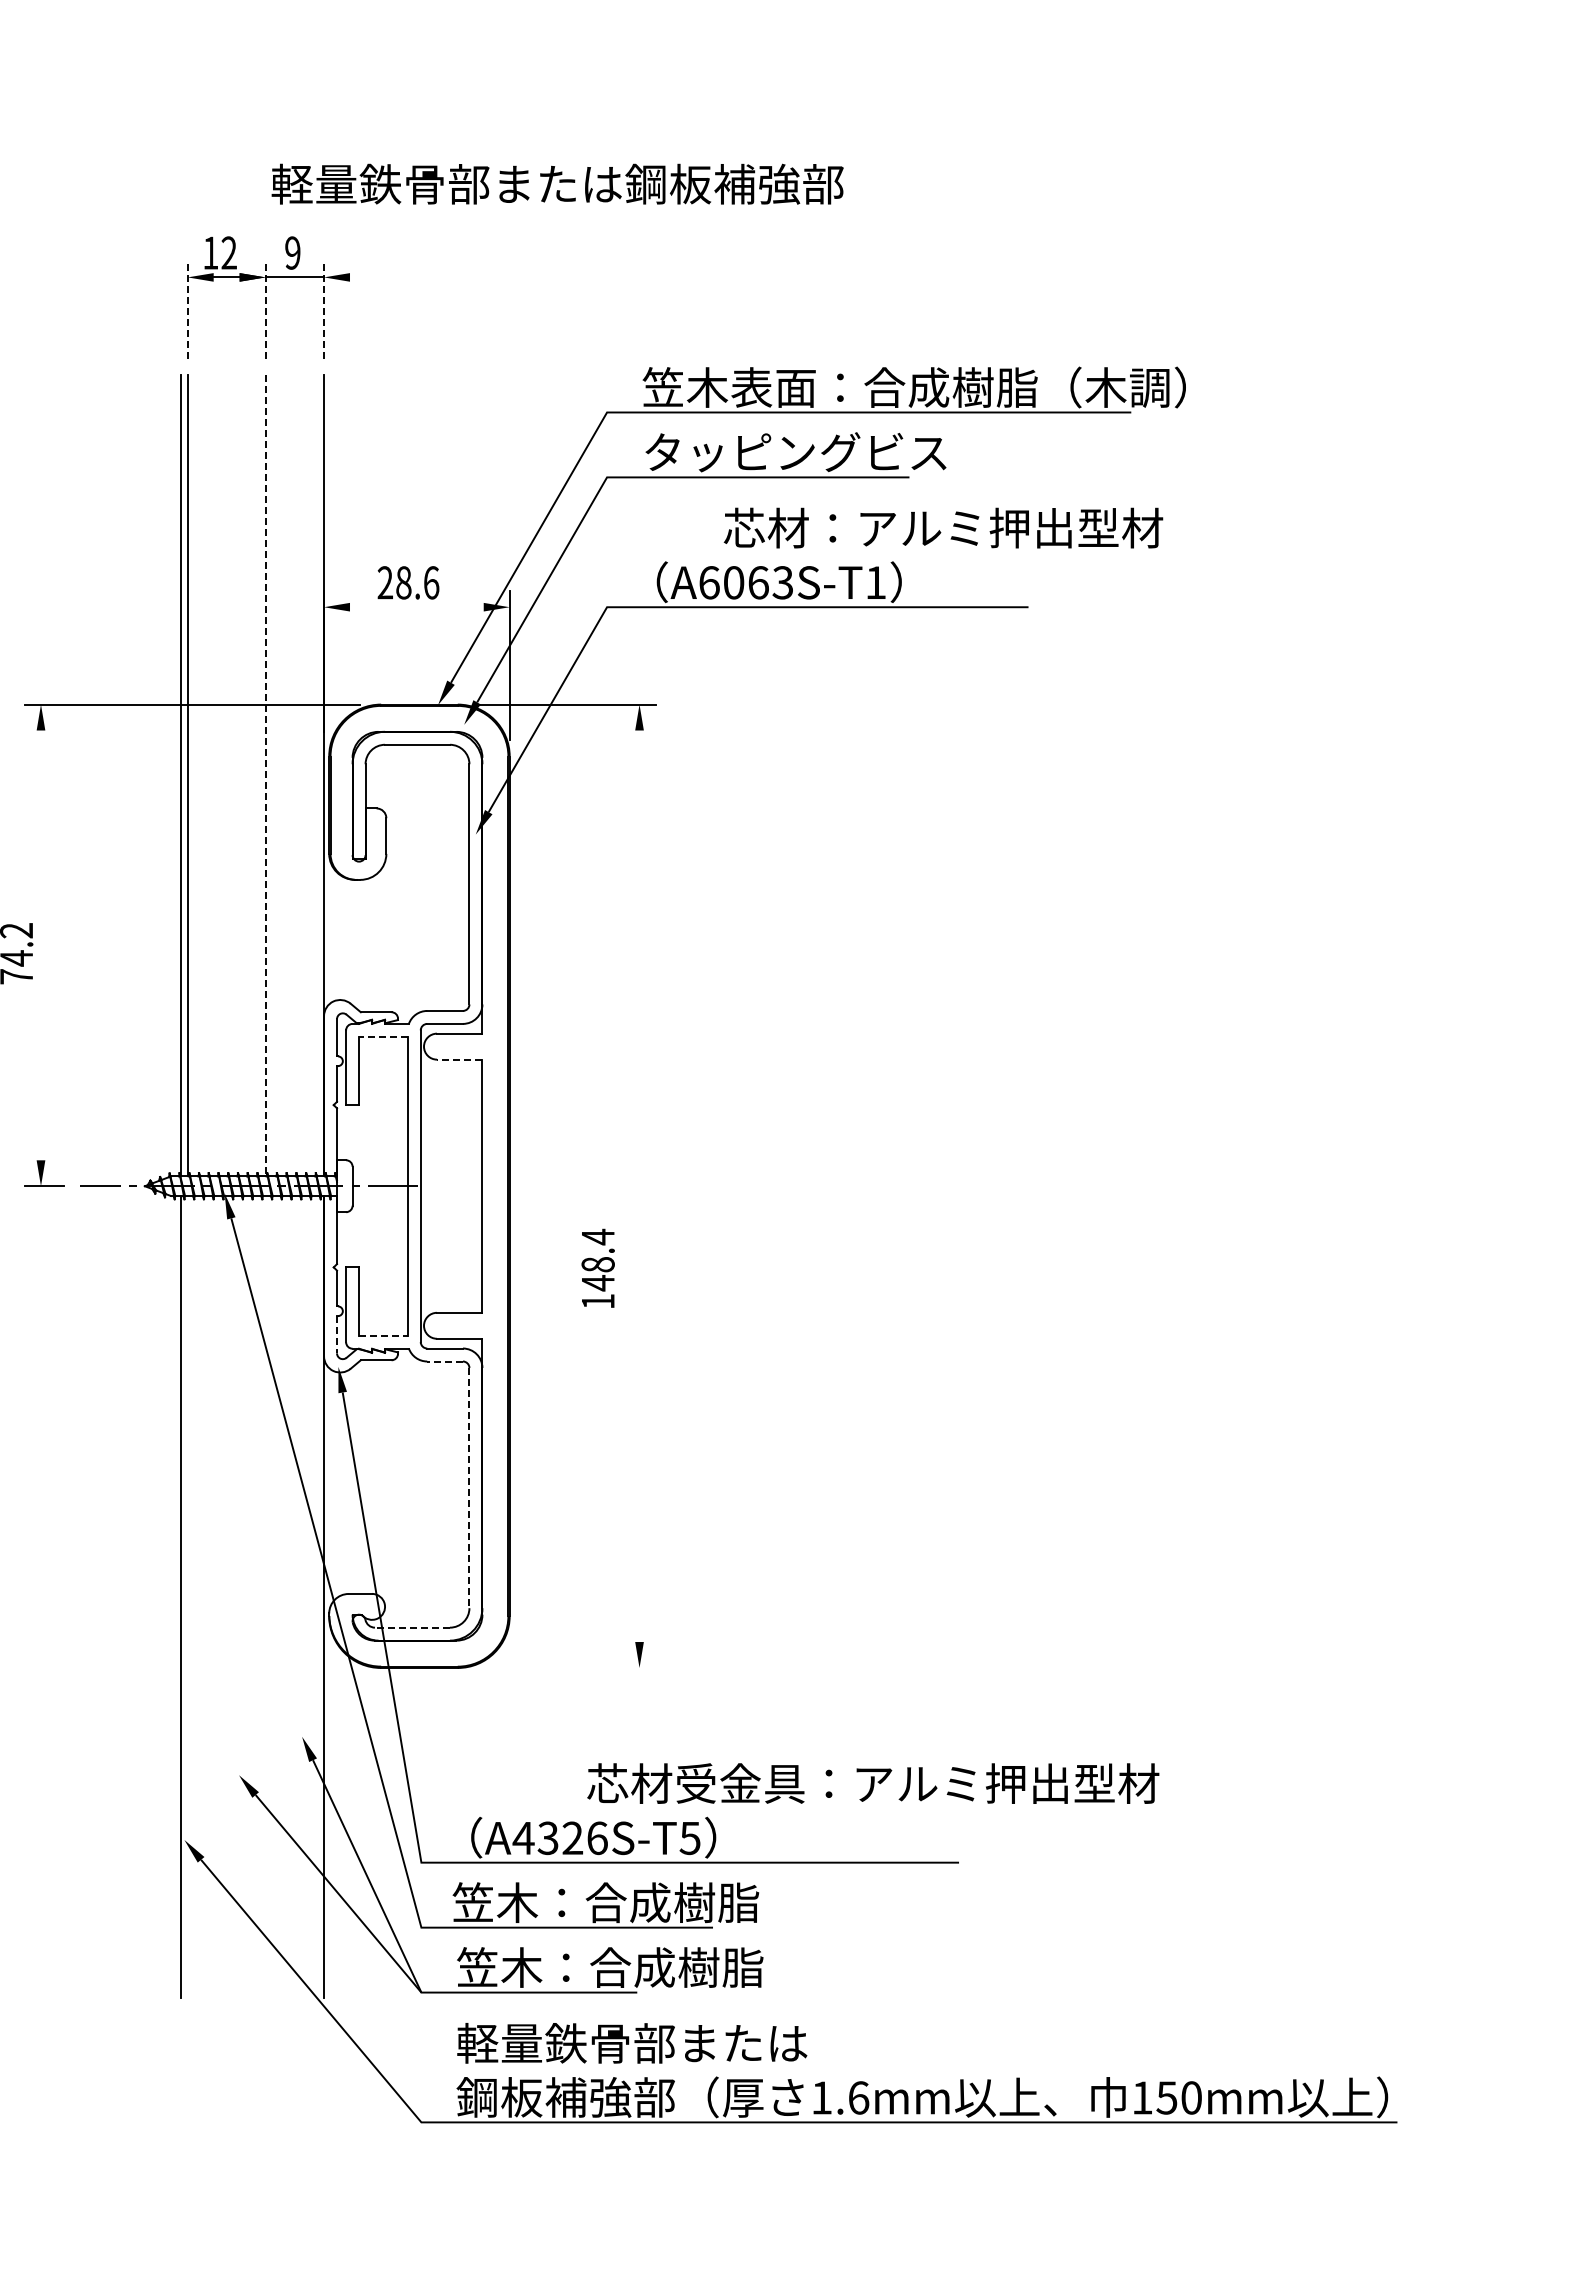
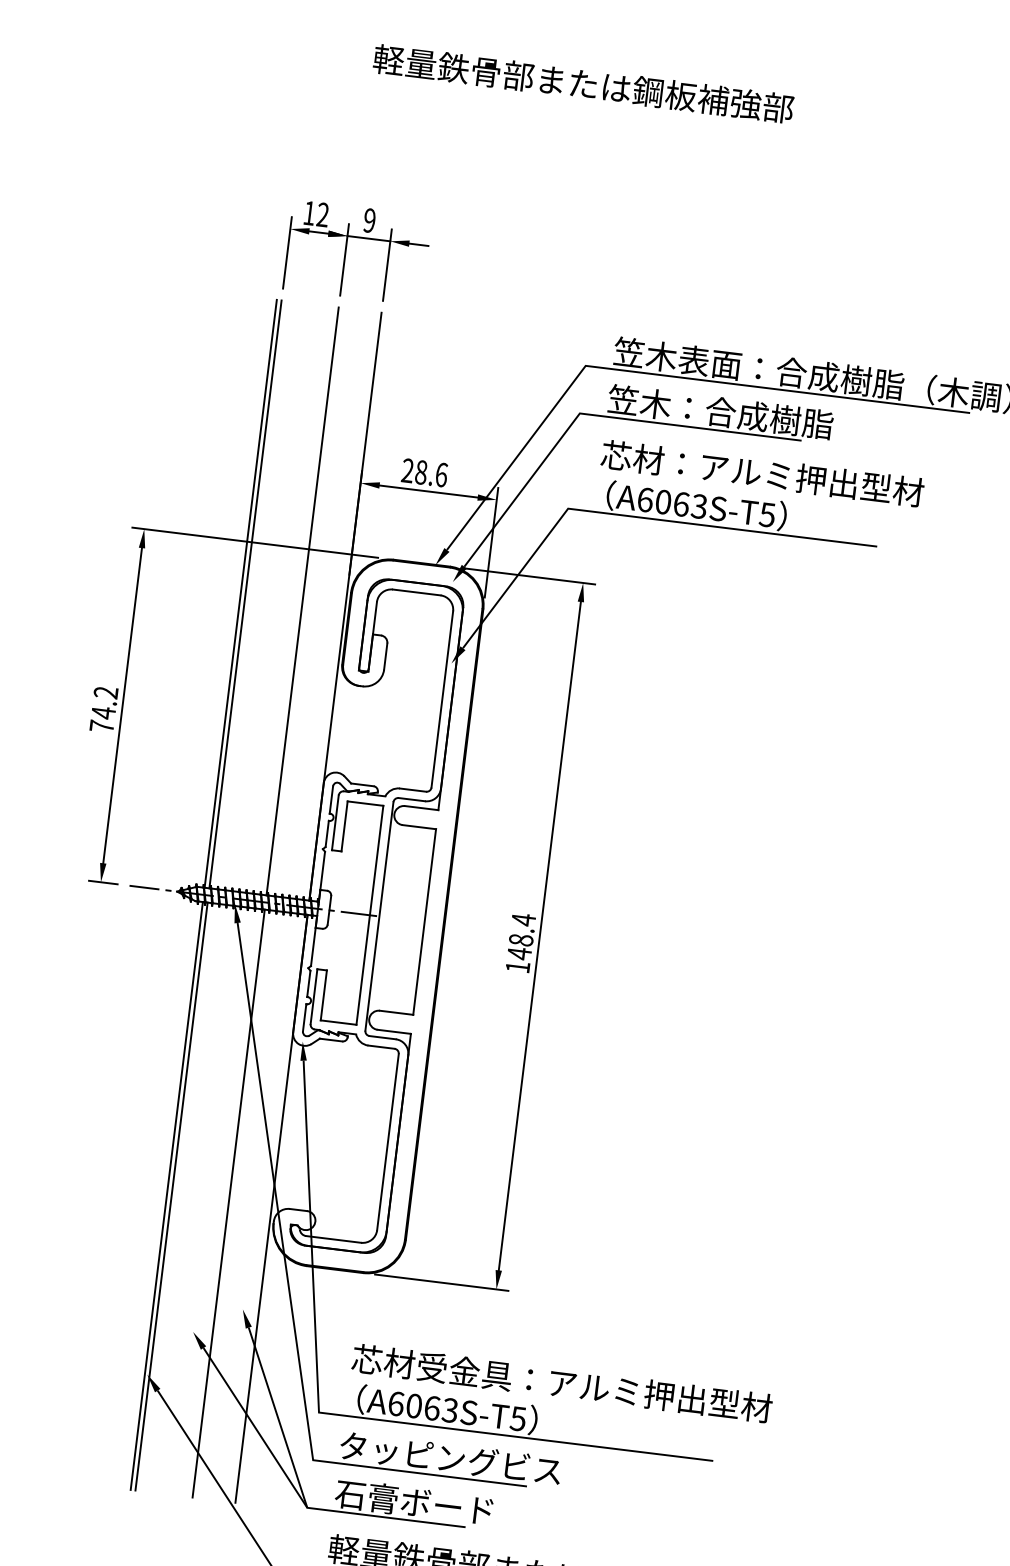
text: (557, 183) -> (583, 83), moved
line: (362, 277) -> (418, 244), added
line: (187, 309) -> (287, 252), dashed -> solid
line: (265, 309) -> (344, 259), dashed -> solid
line: (324, 309) -> (387, 264), dashed -> solid
text: (795, 452) -> (720, 412), タッピングビス -> 笠木：合成樹脂
text: (943, 527) -> (762, 473), moved
text: (875, 582) -> (767, 514), A6063S-T1 -> A6063S-T5
line: (416, 607) -> (428, 491), added
line: (265, 775) -> (302, 601), dashed -> solid
line: (41, 945) -> (122, 705), added
line: (382, 1036) -> (364, 803), dashed -> solid
line: (459, 1059) -> (419, 827), dashed -> solid
line: (639, 1186) -> (539, 936), added
text: (597, 1267) -> (520, 942), moved
line: (337, 1334) -> (305, 1017), dashed -> solid
line: (383, 1335) -> (338, 1022), dashed -> solid
line: (445, 1361) -> (381, 1047), dashed -> solid
line: (469, 1488) -> (387, 1142), dashed -> solid
line: (187, 1596) -> (171, 1196), added
line: (265, 1596) -> (228, 1203), added
line: (411, 1627) -> (332, 1239), dashed -> solid
line: (564, 1667) -> (441, 1282), added
text: (873, 1783) -> (562, 1383), moved
text: (559, 1838) -> (422, 1407), A4326S-T5 -> A6063S-T5
text: (605, 1902) -> (450, 1458), 笠木：合成樹脂 -> タッピングビス
text: (609, 1967) -> (447, 1506), 笠木：合成樹脂 -> 石膏ボード

